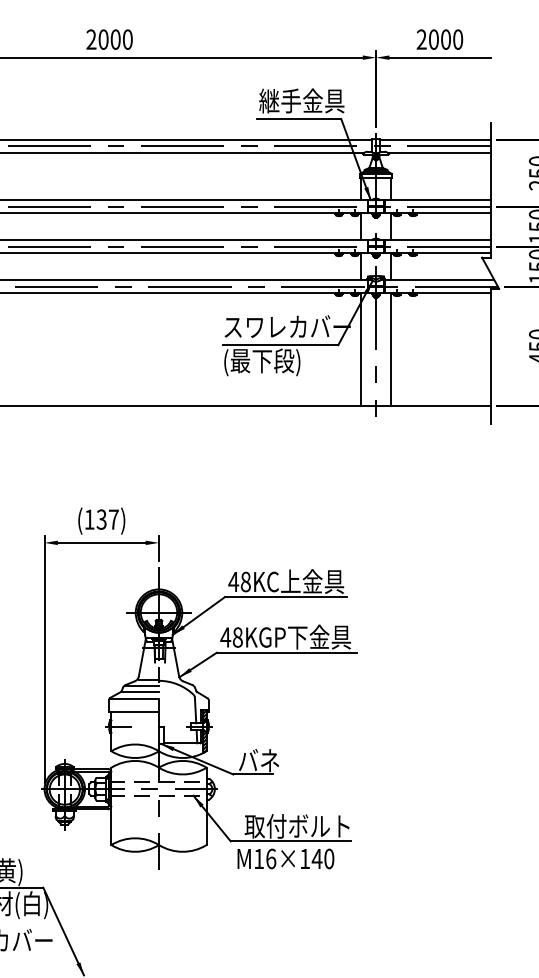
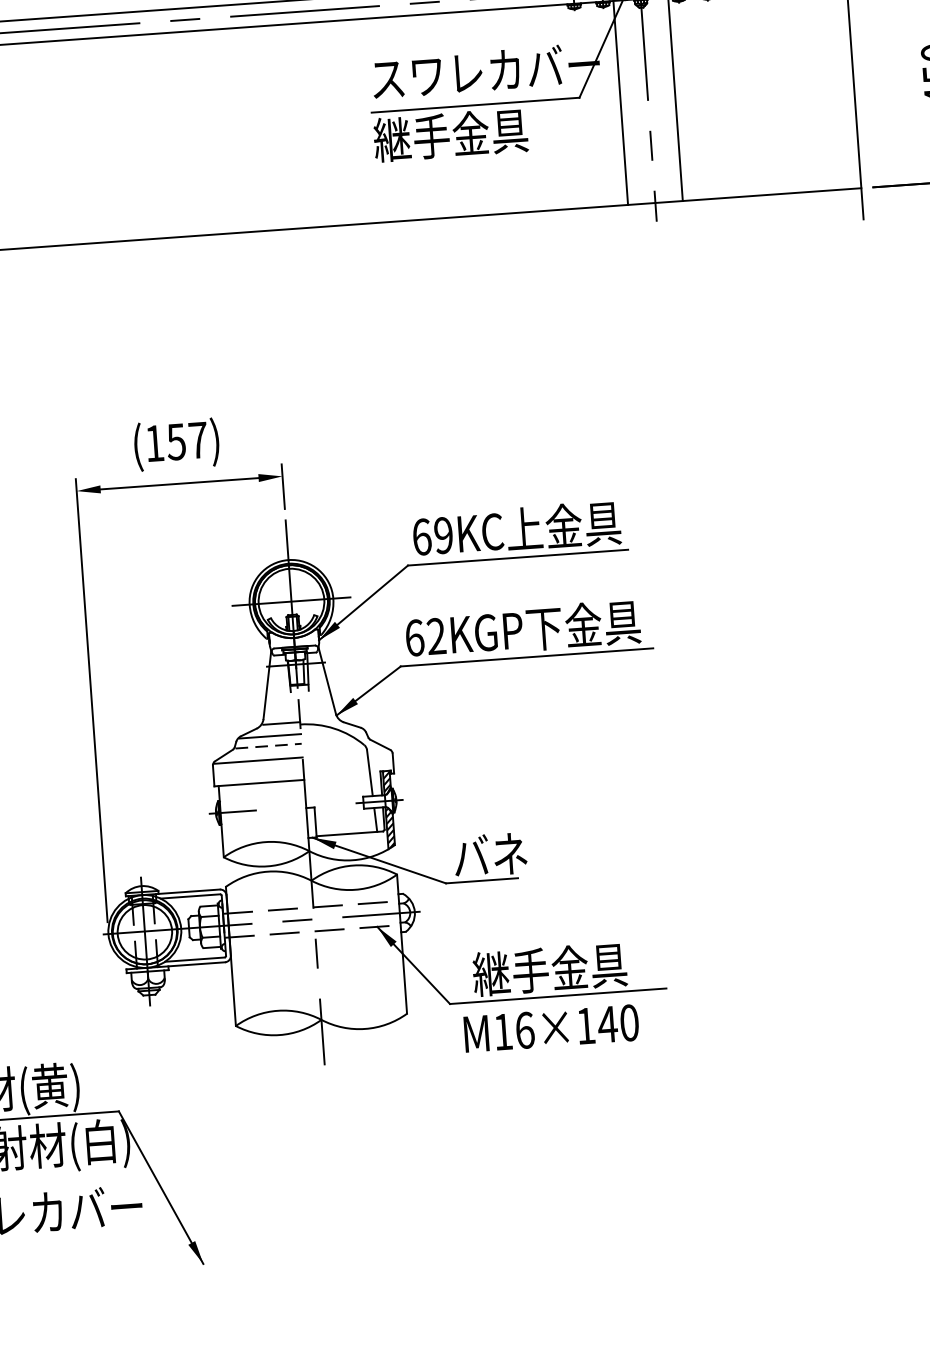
text: (265, 362) -> (450, 138), (最下段) -> 継手金具
text: (101, 519) -> (176, 441), (137) -> (157)
text: (239, 581) -> (432, 535), 48KC -> 69KC
text: (231, 637) -> (425, 637), 48KGP -> 62KGP
line: (141, 691) -> (270, 745), solid -> dashed
text: (296, 825) -> (566, 966), 取付ボルト -> 継手金具

